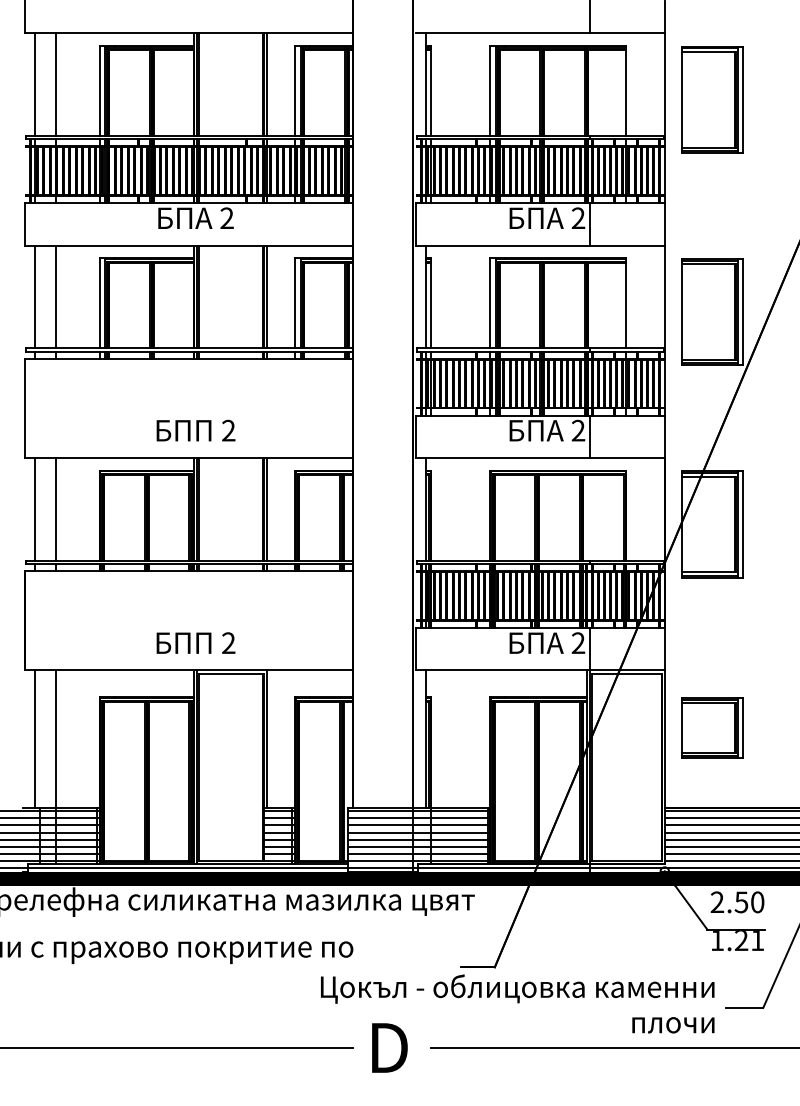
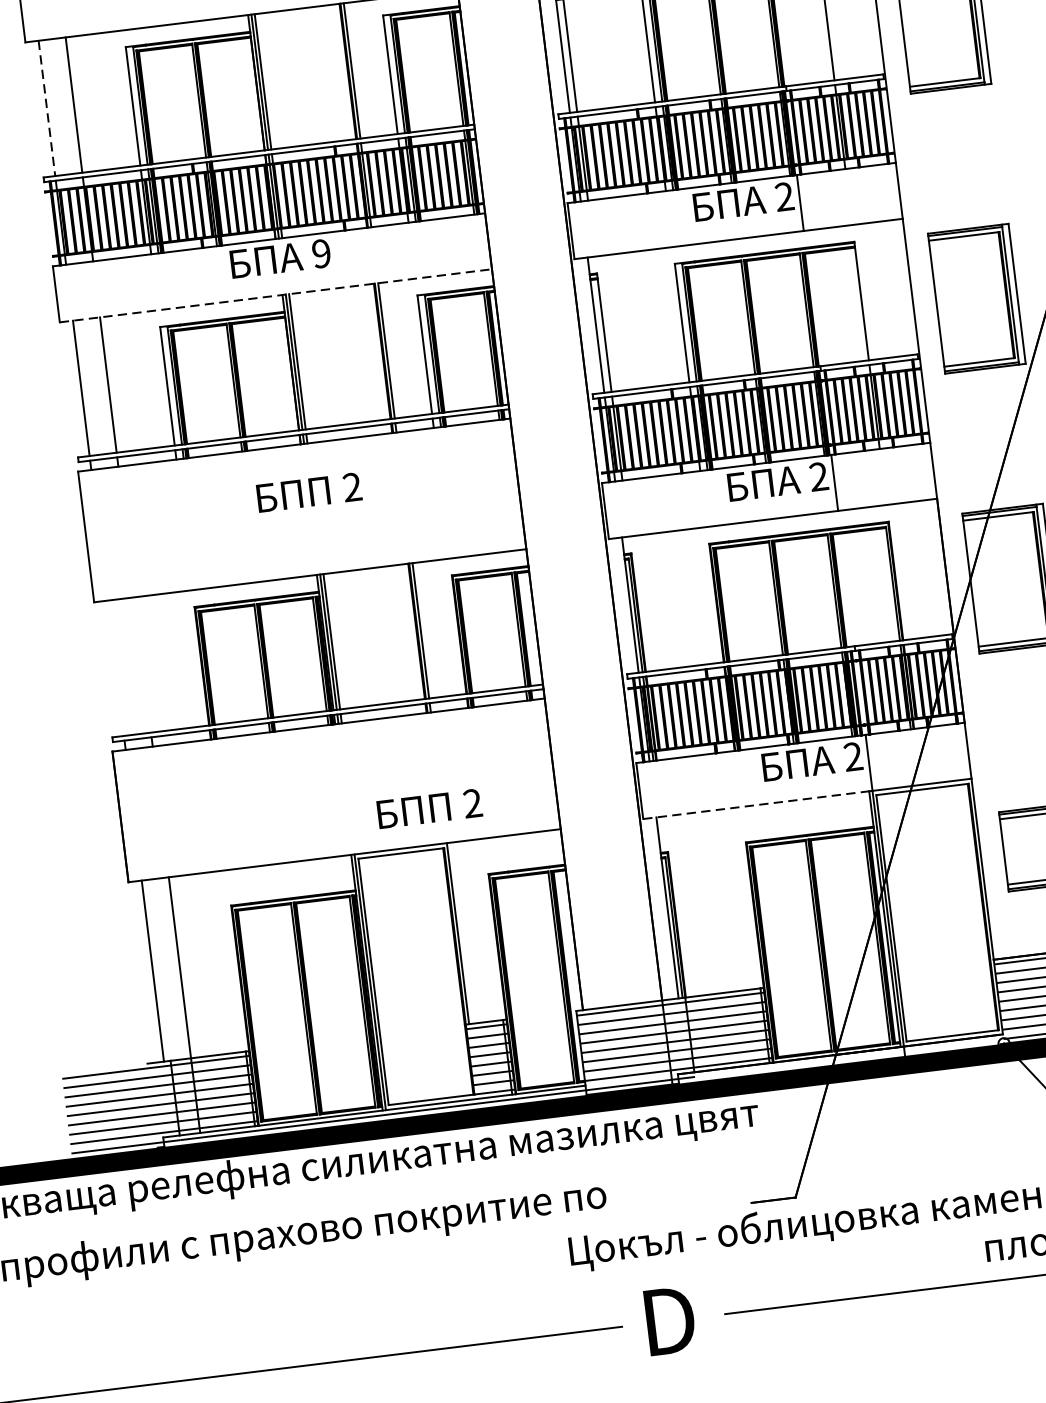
line: (35, 85) -> (47, 109), solid -> dashed
text: (226, 218) -> (320, 254), 2 -> 9
line: (189, 245) -> (276, 295), solid -> dashed
text: (195, 430) -> (308, 492), moved
line: (35, 509) -> (116, 668), removed
line: (55, 509) -> (142, 665), removed
text: (195, 642) -> (428, 807), moved
line: (501, 670) -> (756, 805), solid -> dashed
hatch: (547, 867) -> (848, 1057), removed

